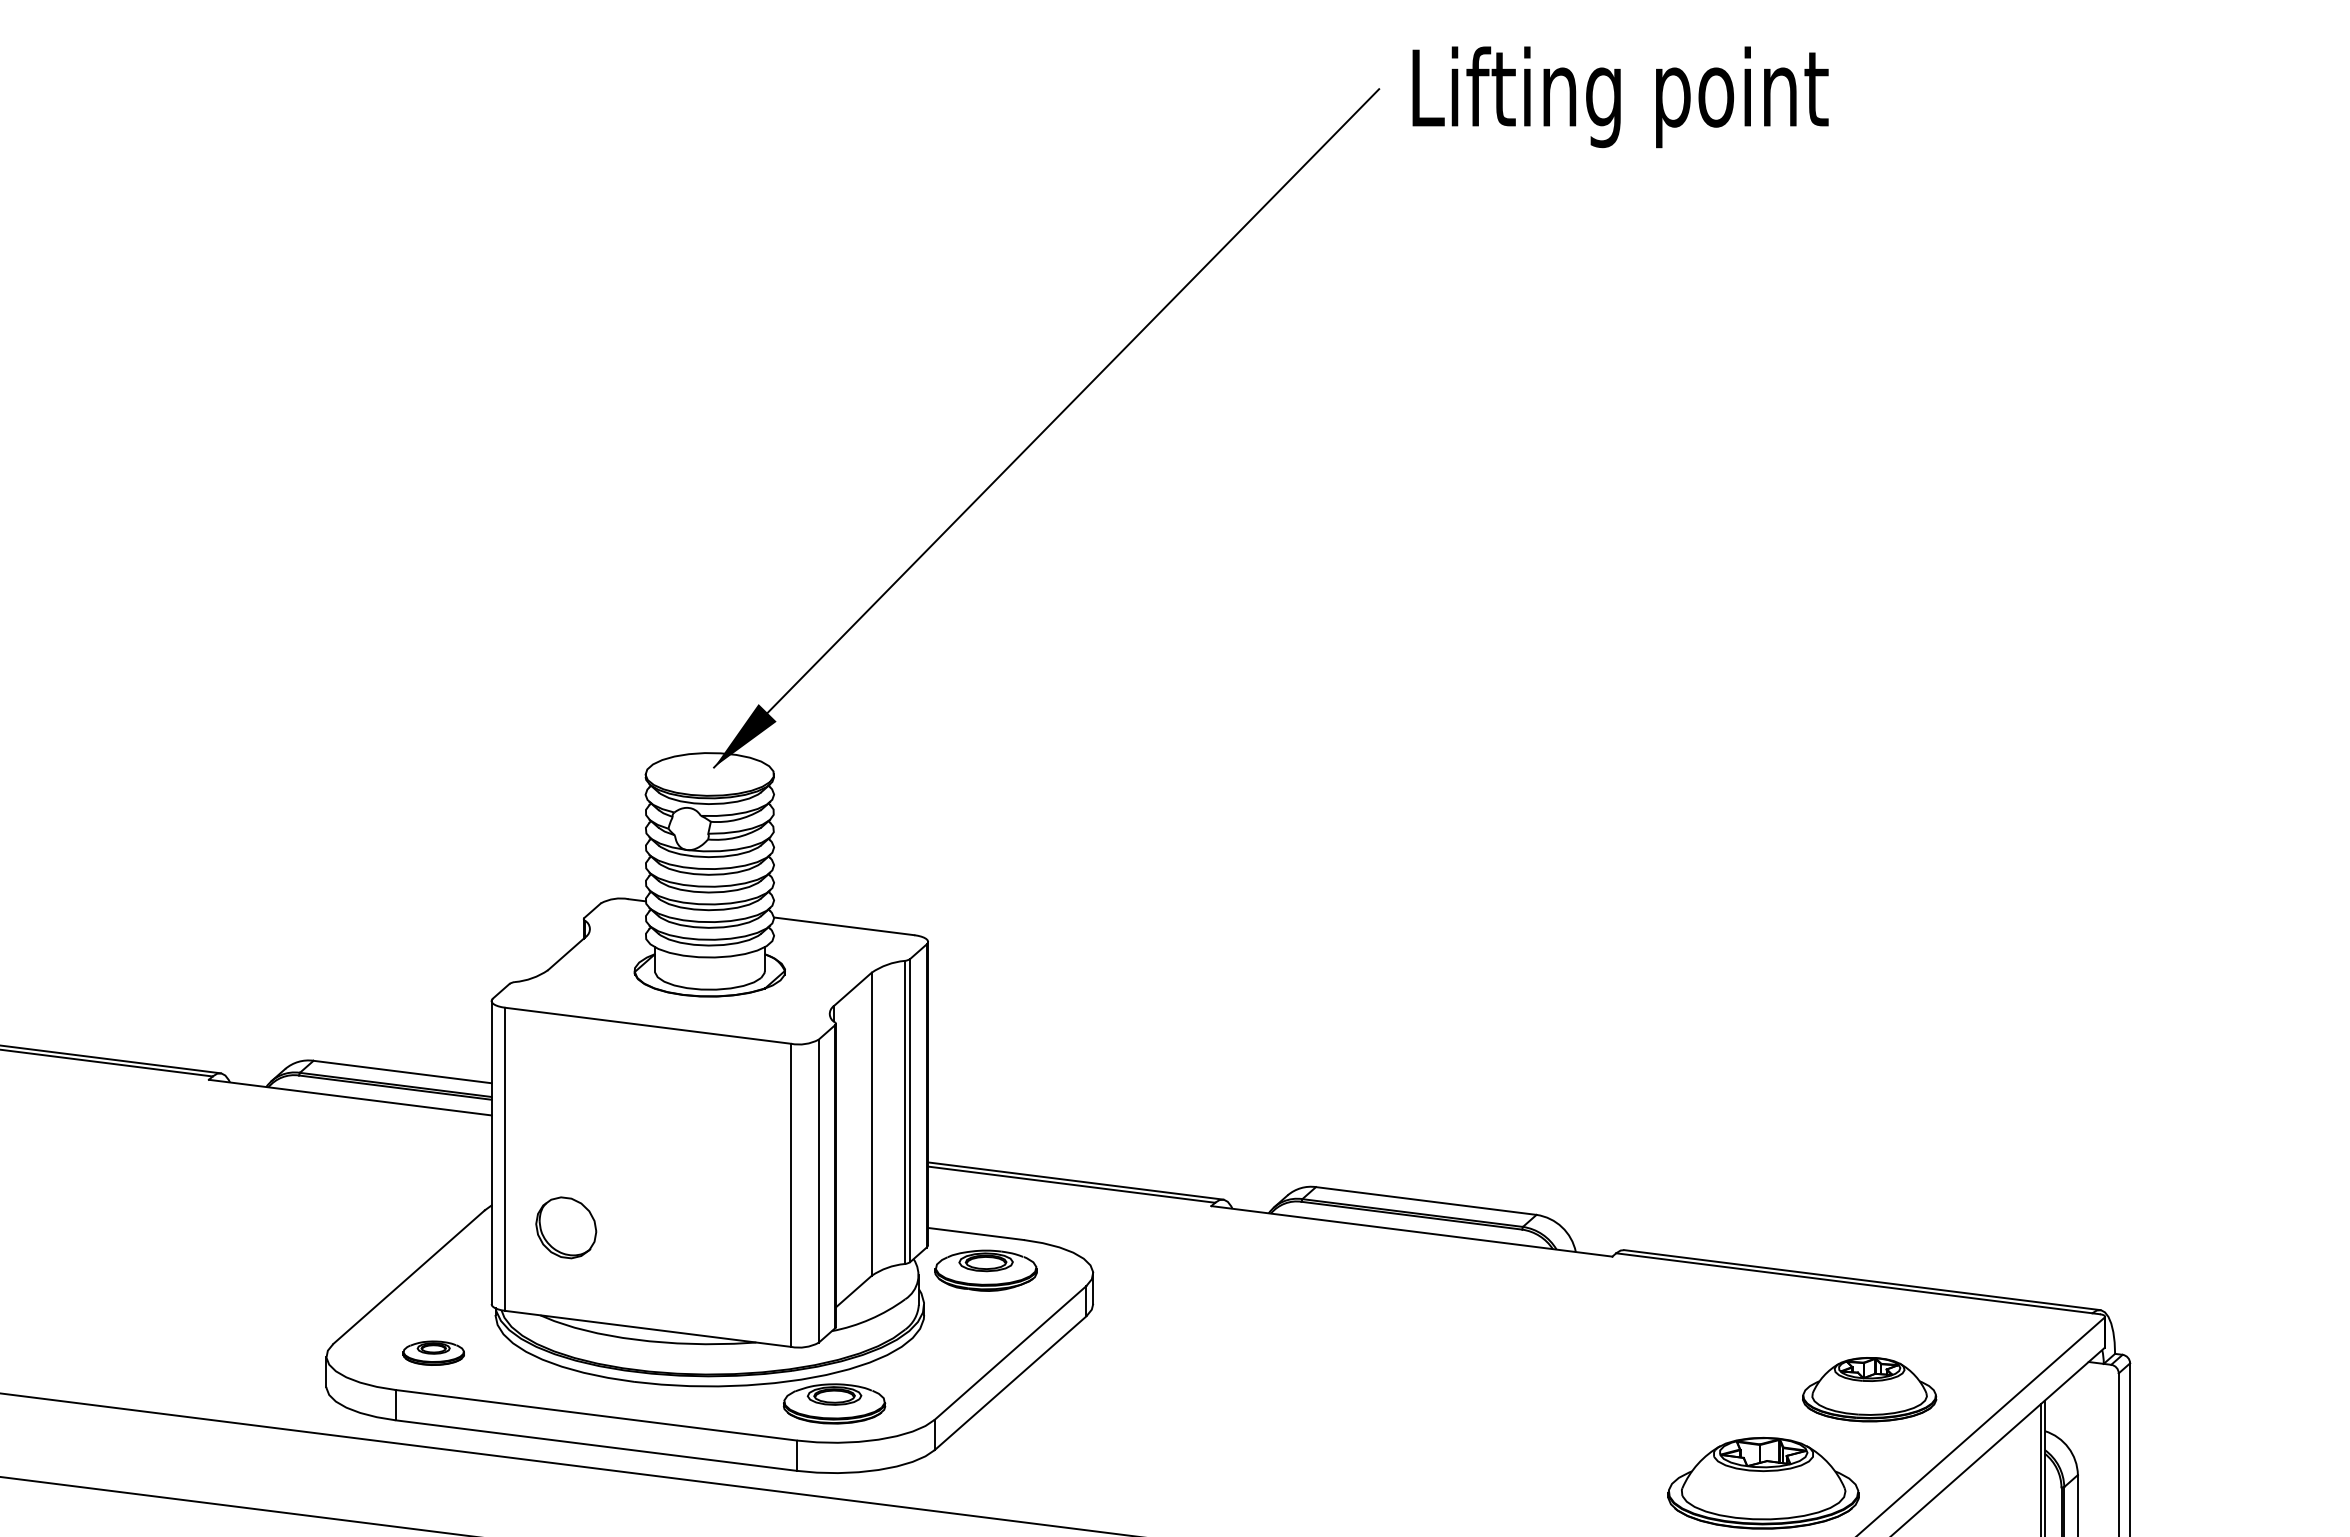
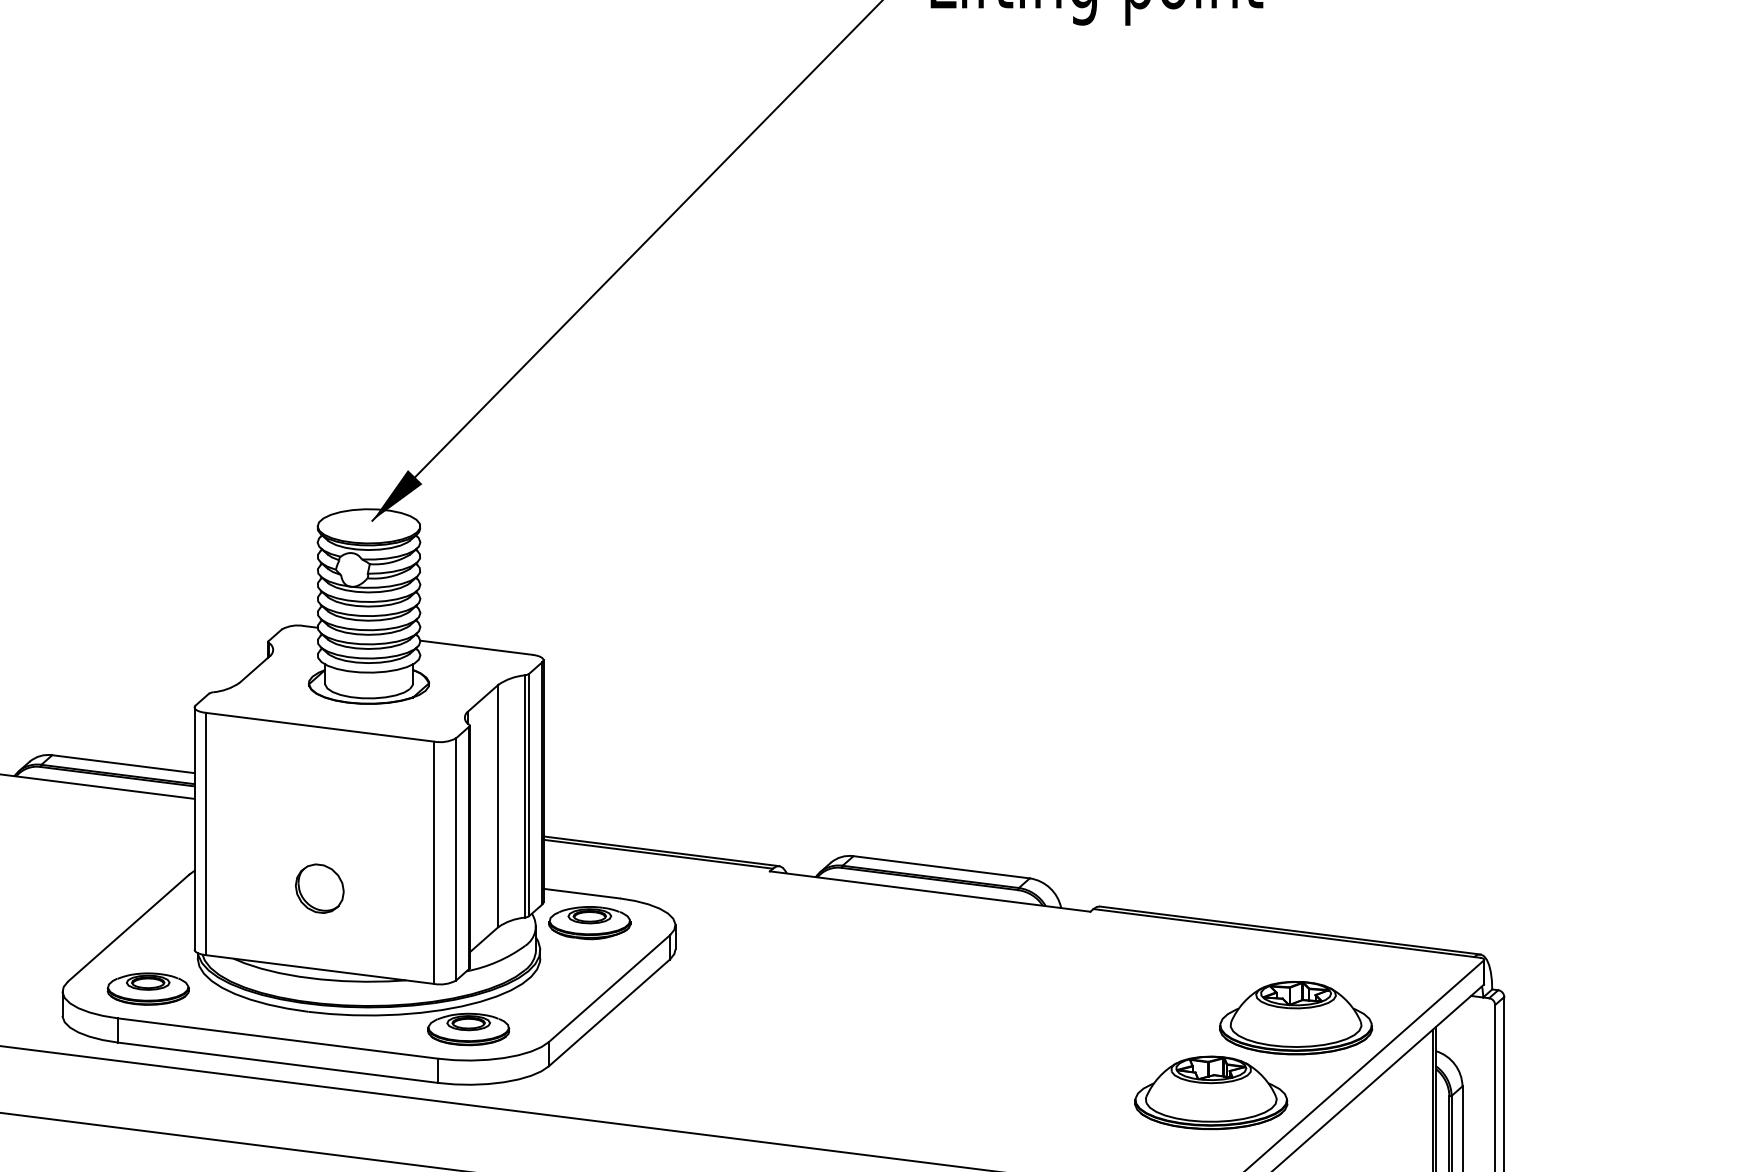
part: (566, 1227) -> (319, 888), moved
part: (433, 1352) -> (148, 988), size x1.67
part: (1869, 1389) -> (1295, 1017), size x1.43

